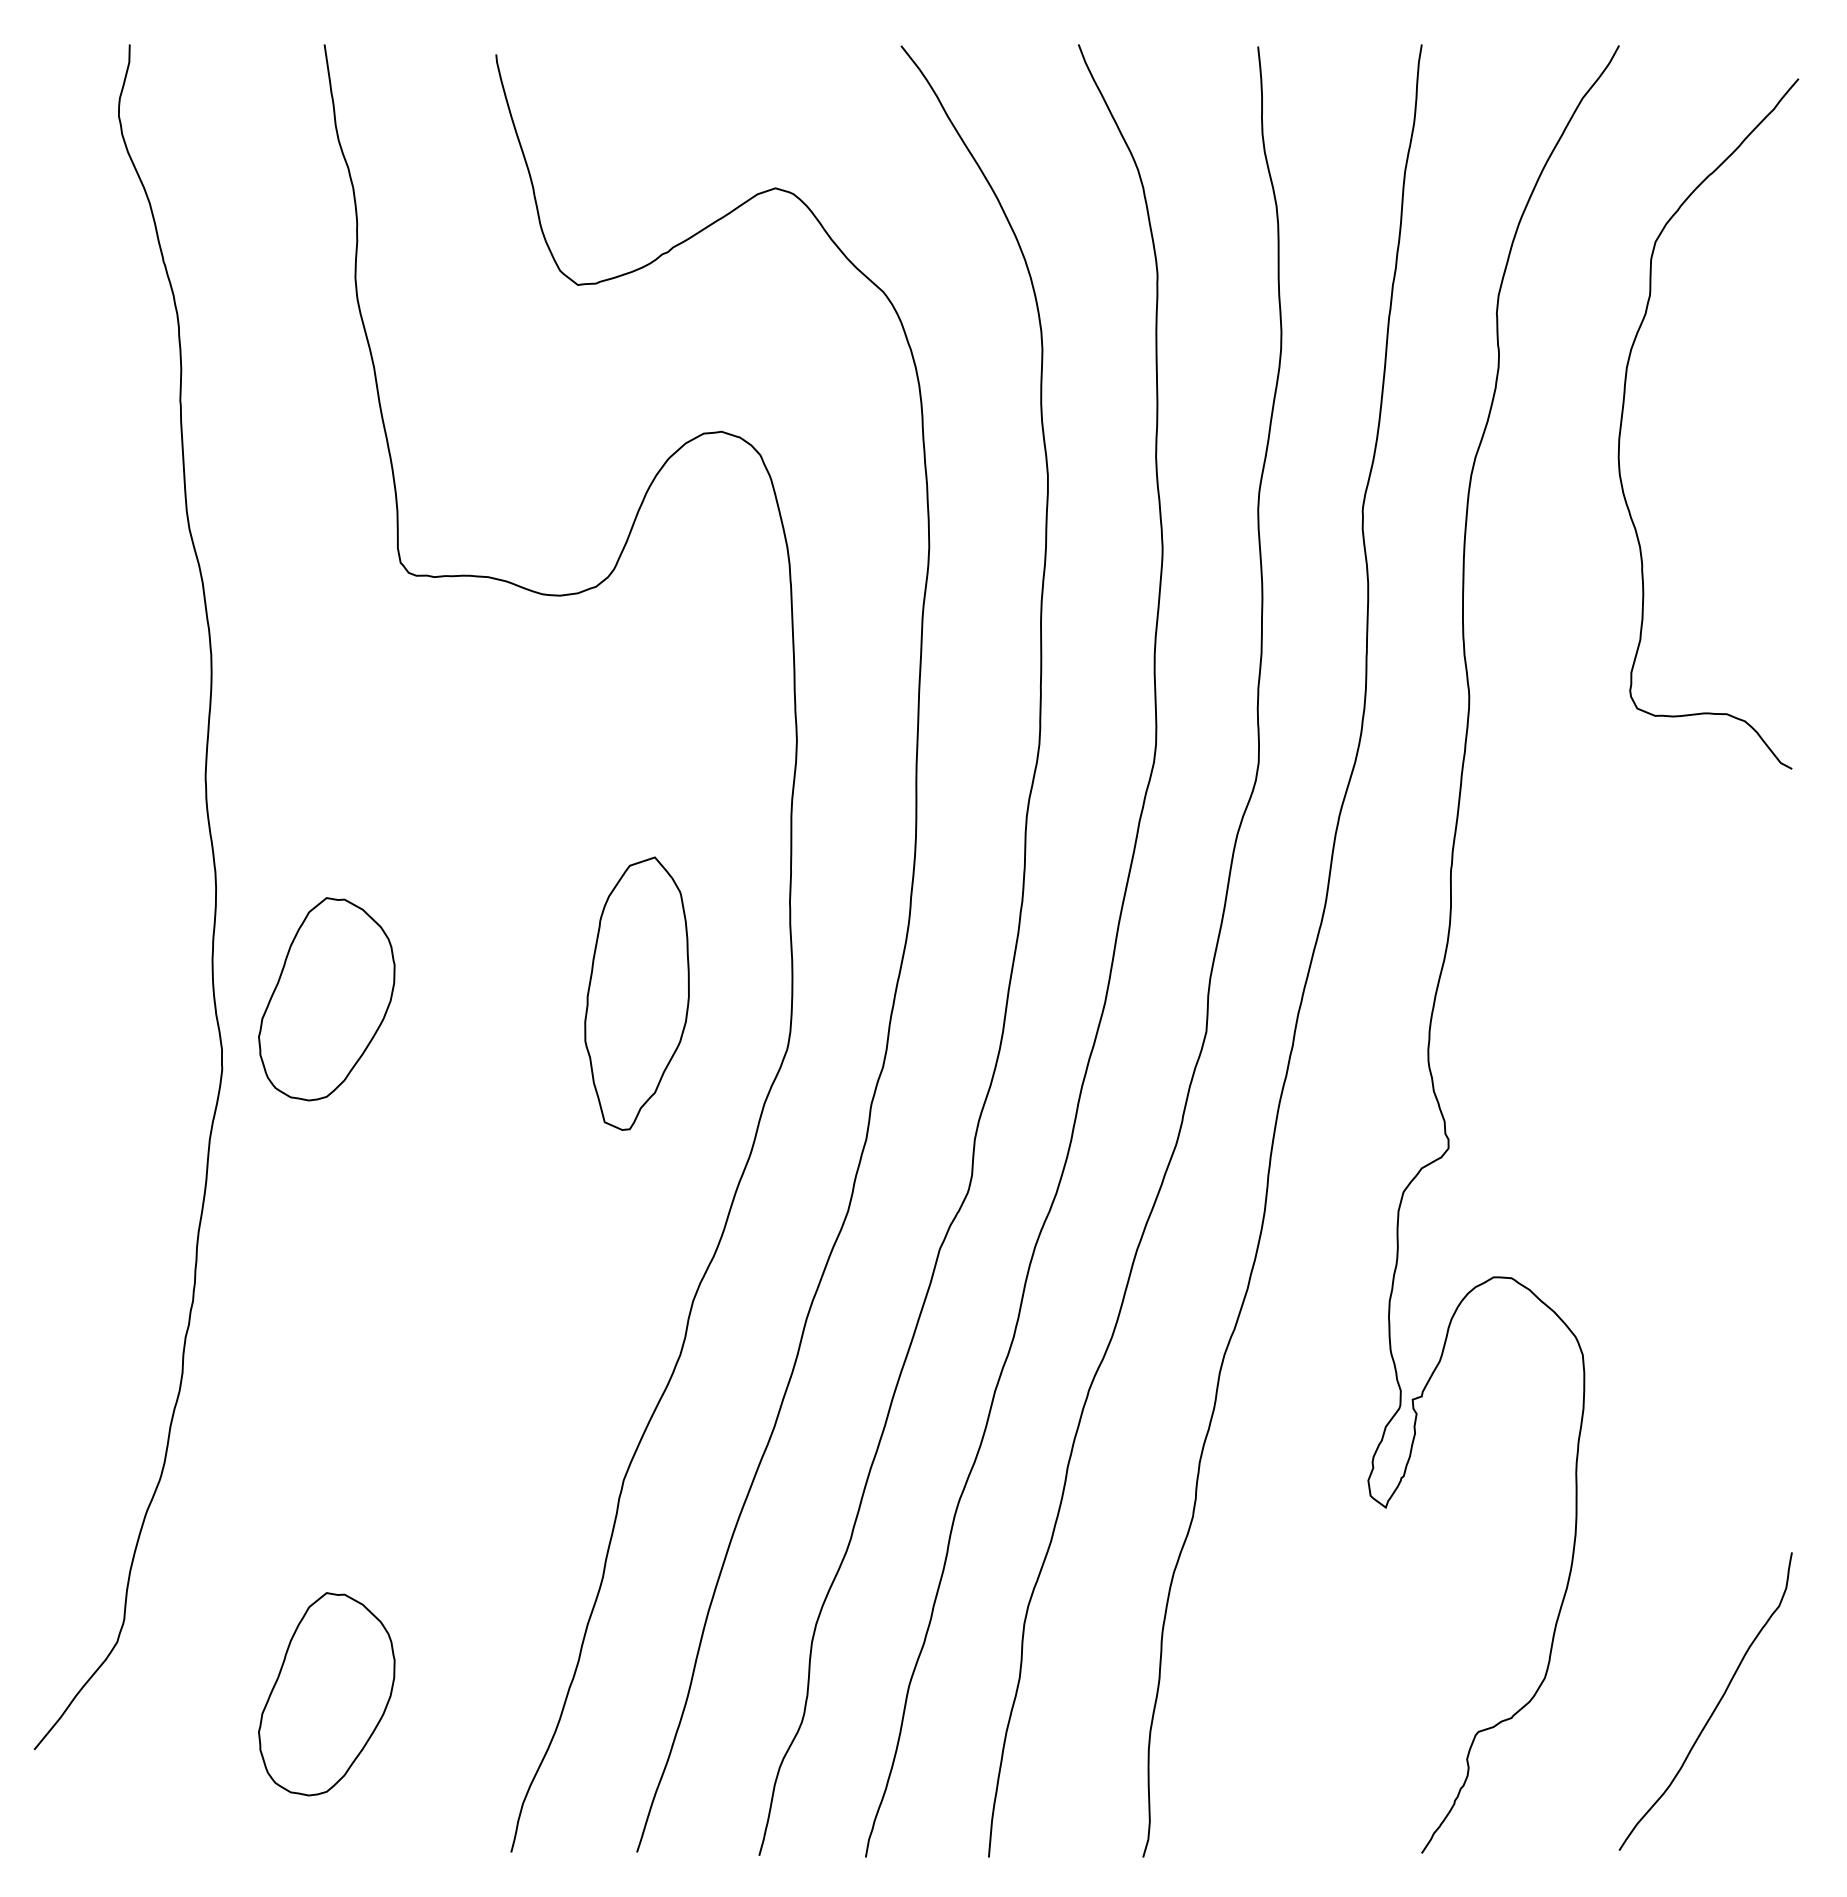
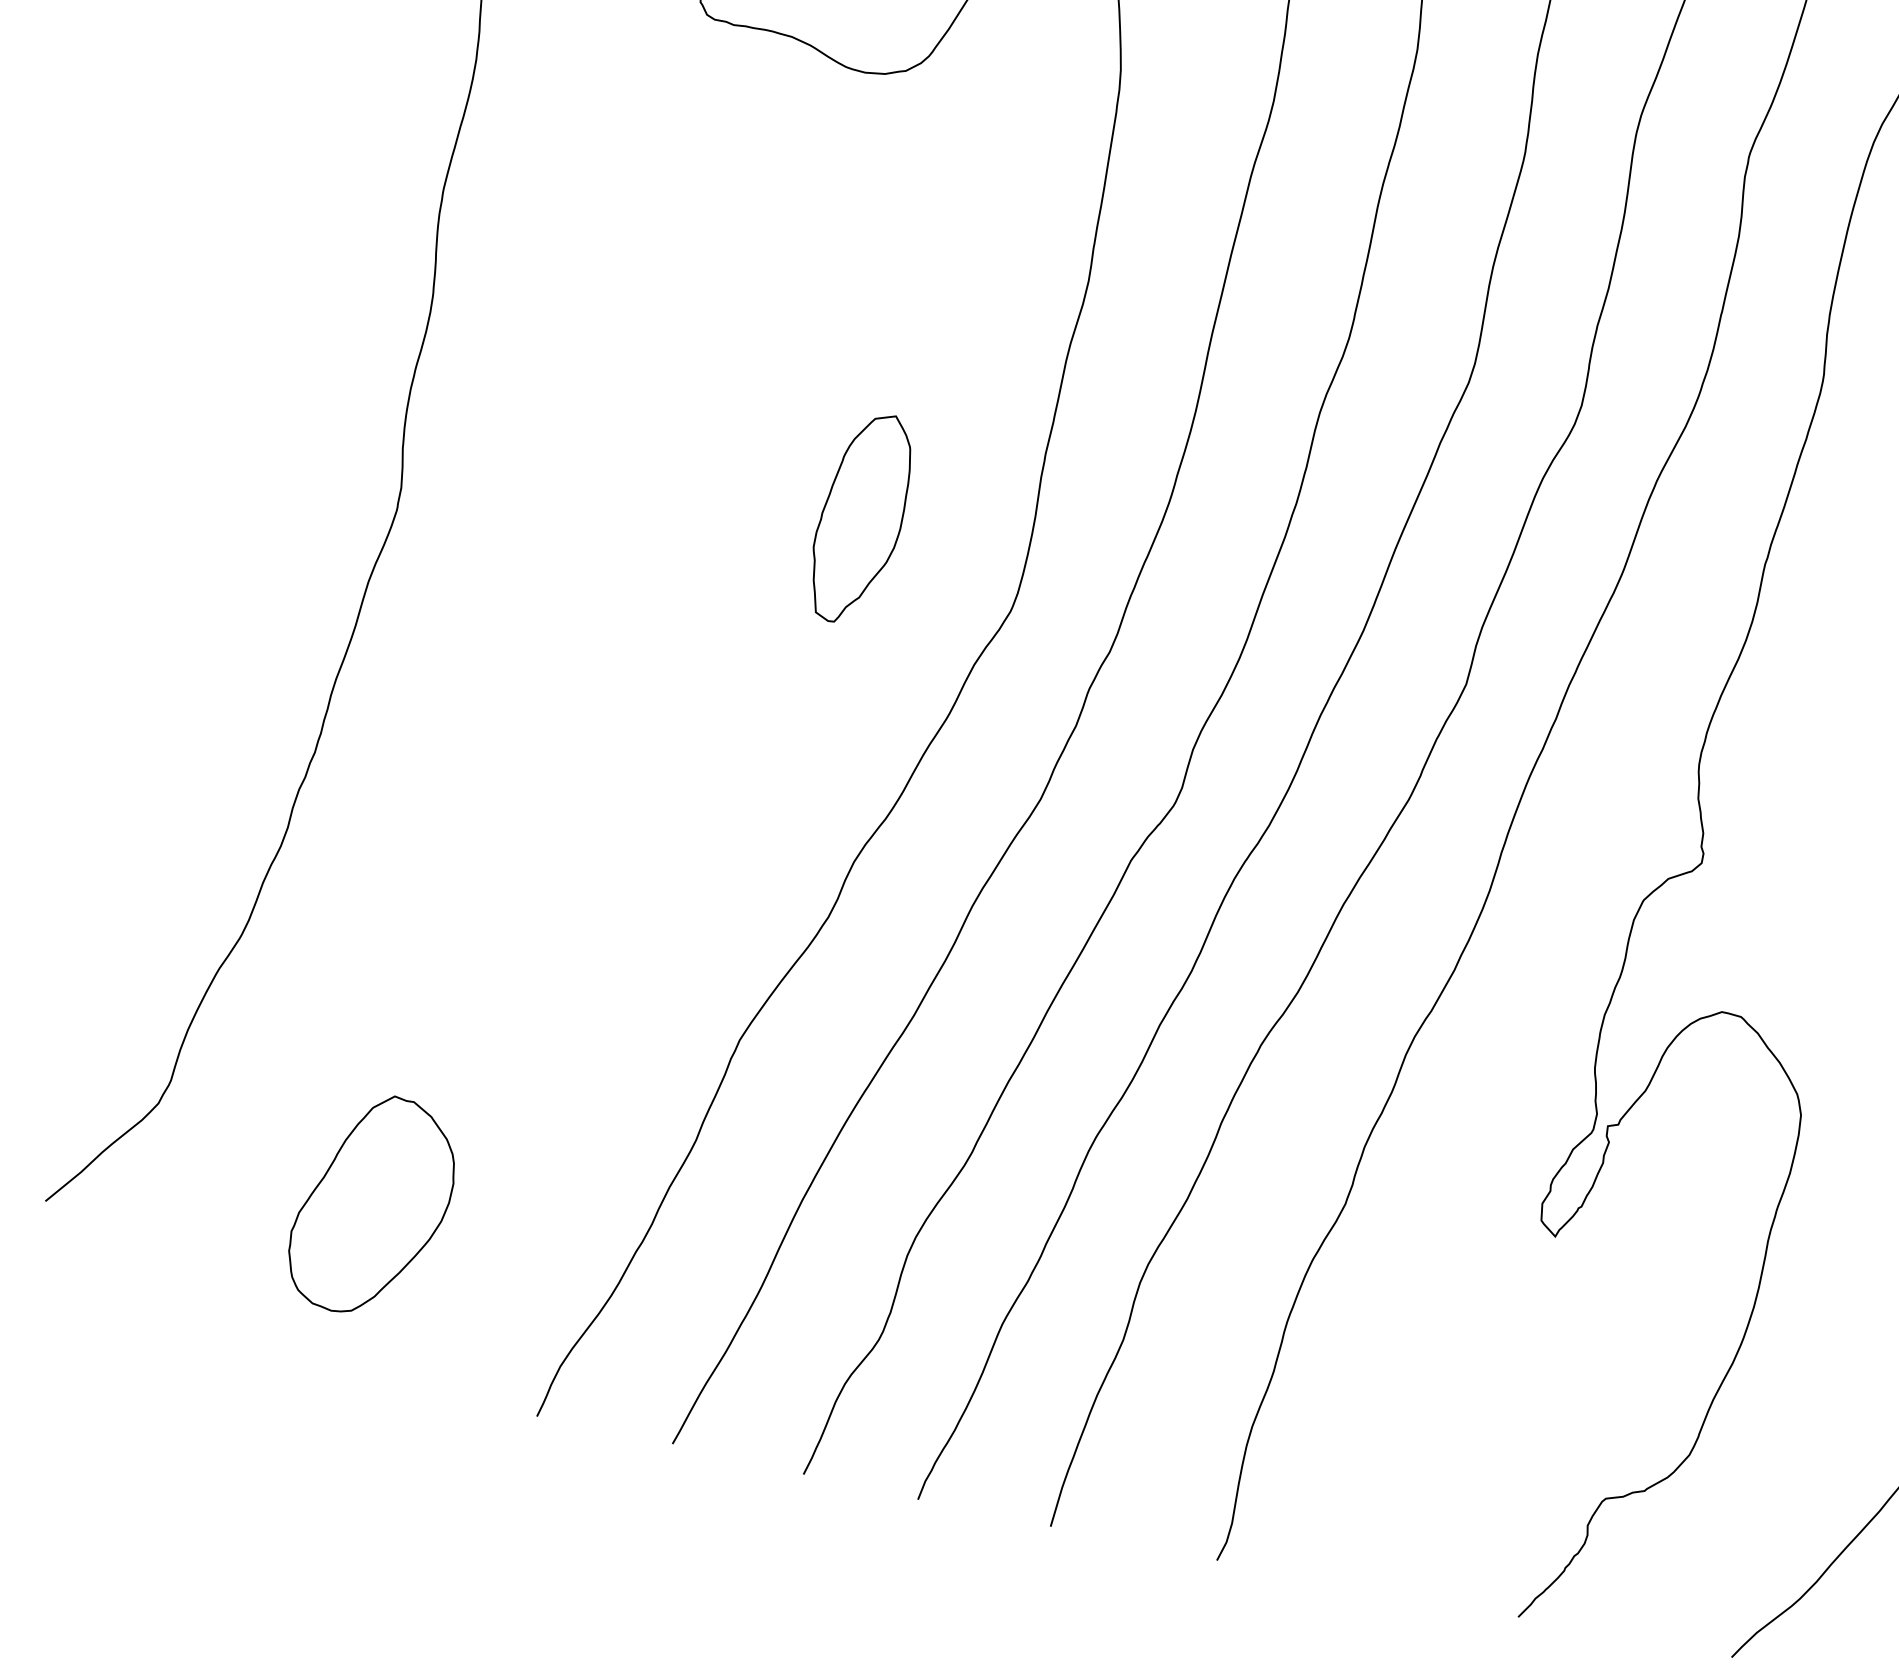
part: (636, 993) -> (860, 518), size x0.71
part: (326, 999) -> (524, 456), removed

